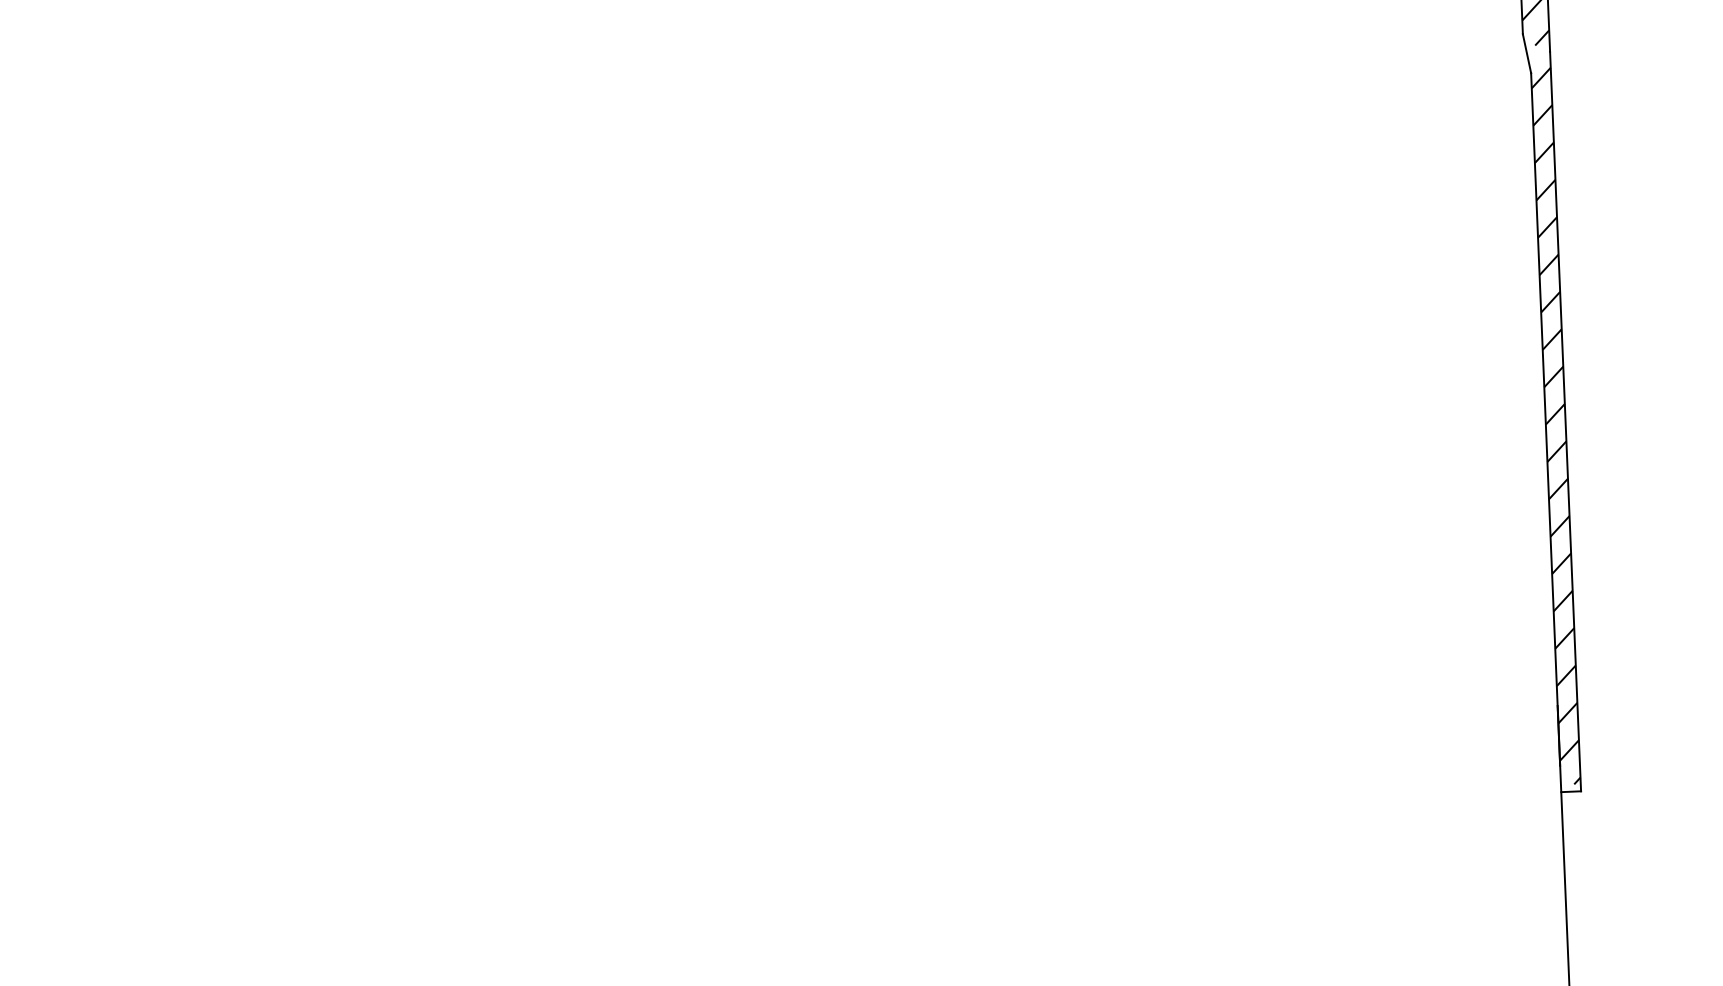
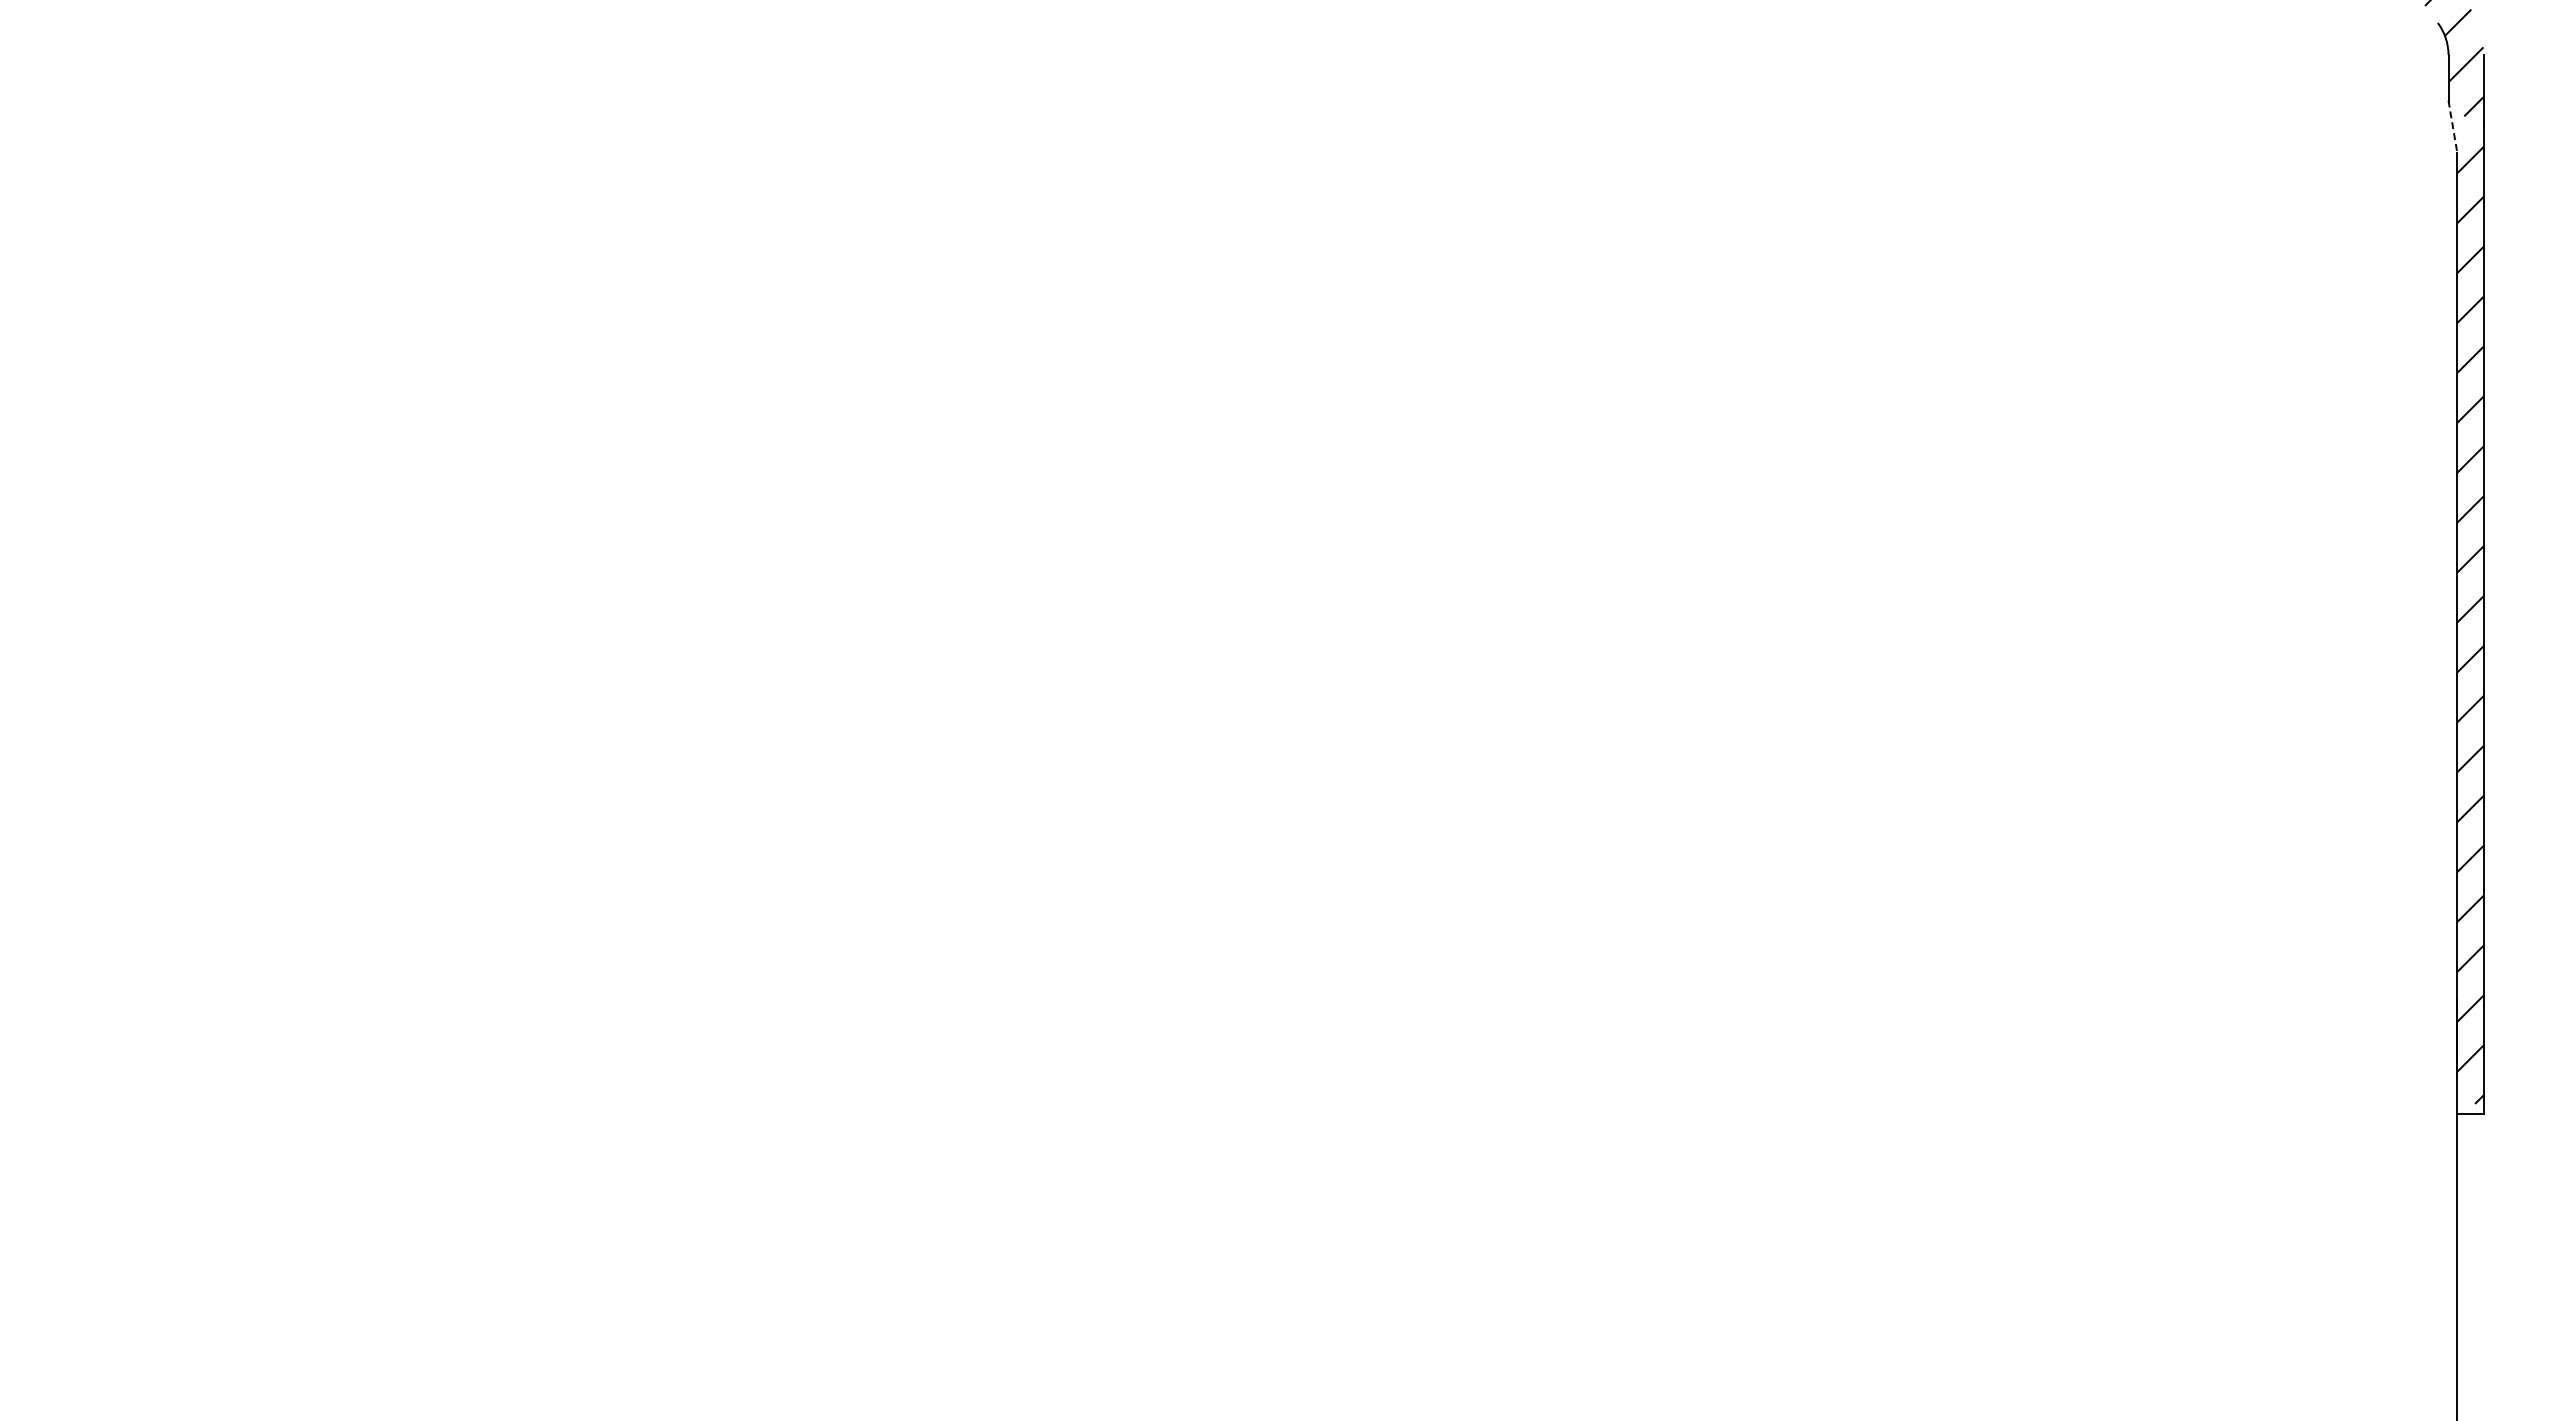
line: (1526, 53) -> (2452, 126), solid -> dashed

